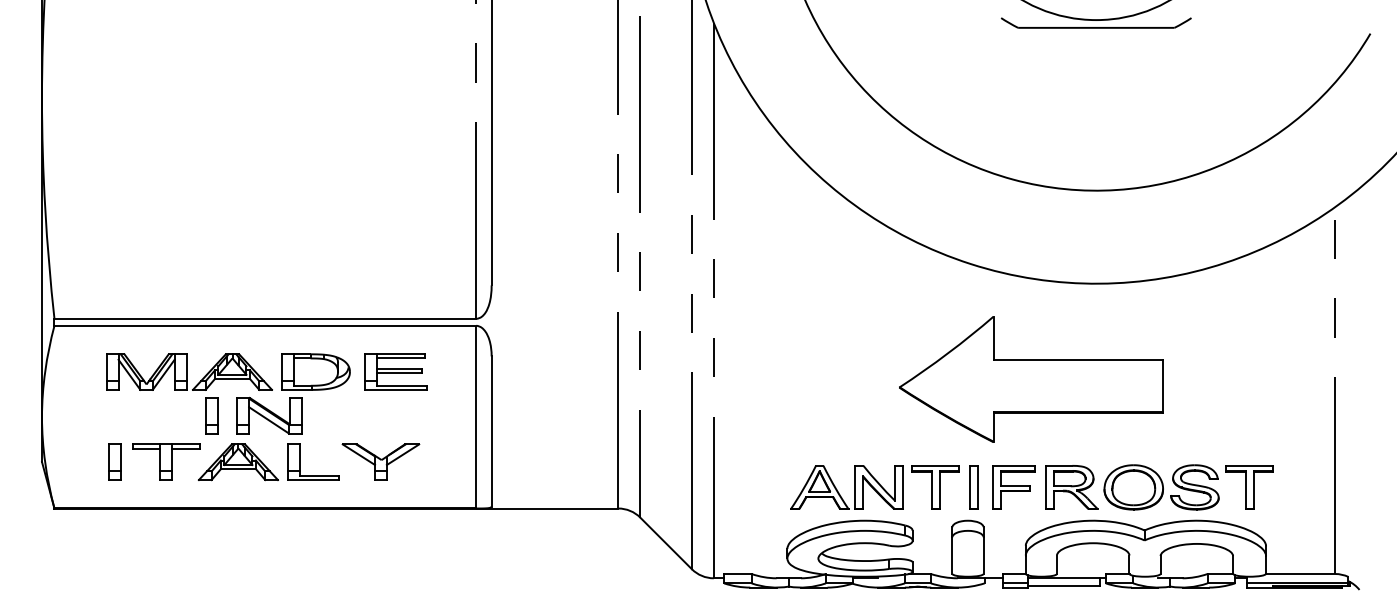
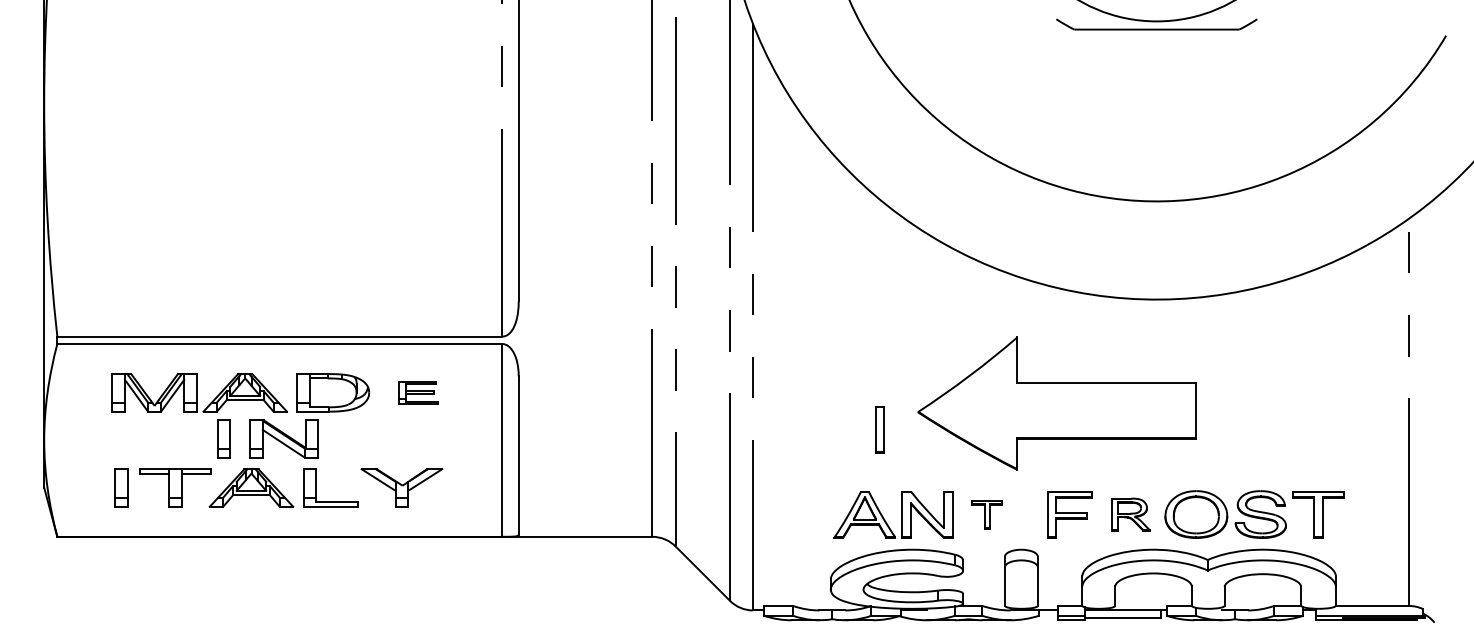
part: (396, 371) -> (418, 392), size x0.6
part: (1030, 379) -> (1056, 403), moved
part: (934, 487) -> (986, 514), size x0.6
part: (973, 487) -> (879, 429), moved
part: (1071, 487) -> (1130, 514), size x0.7

